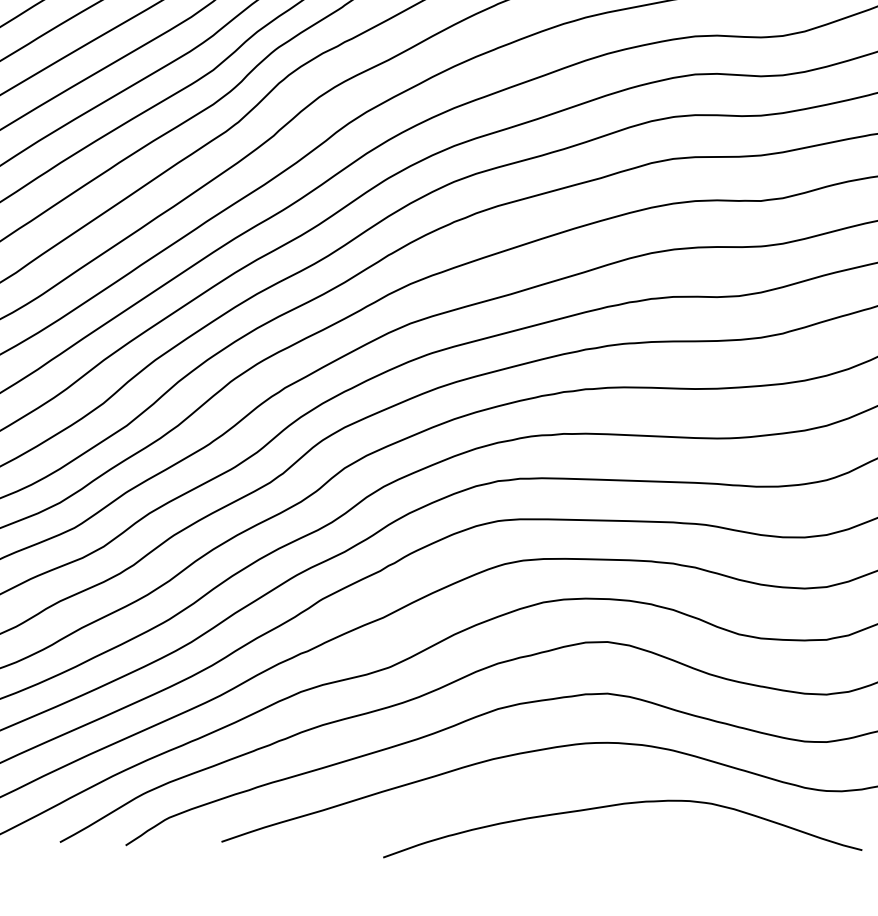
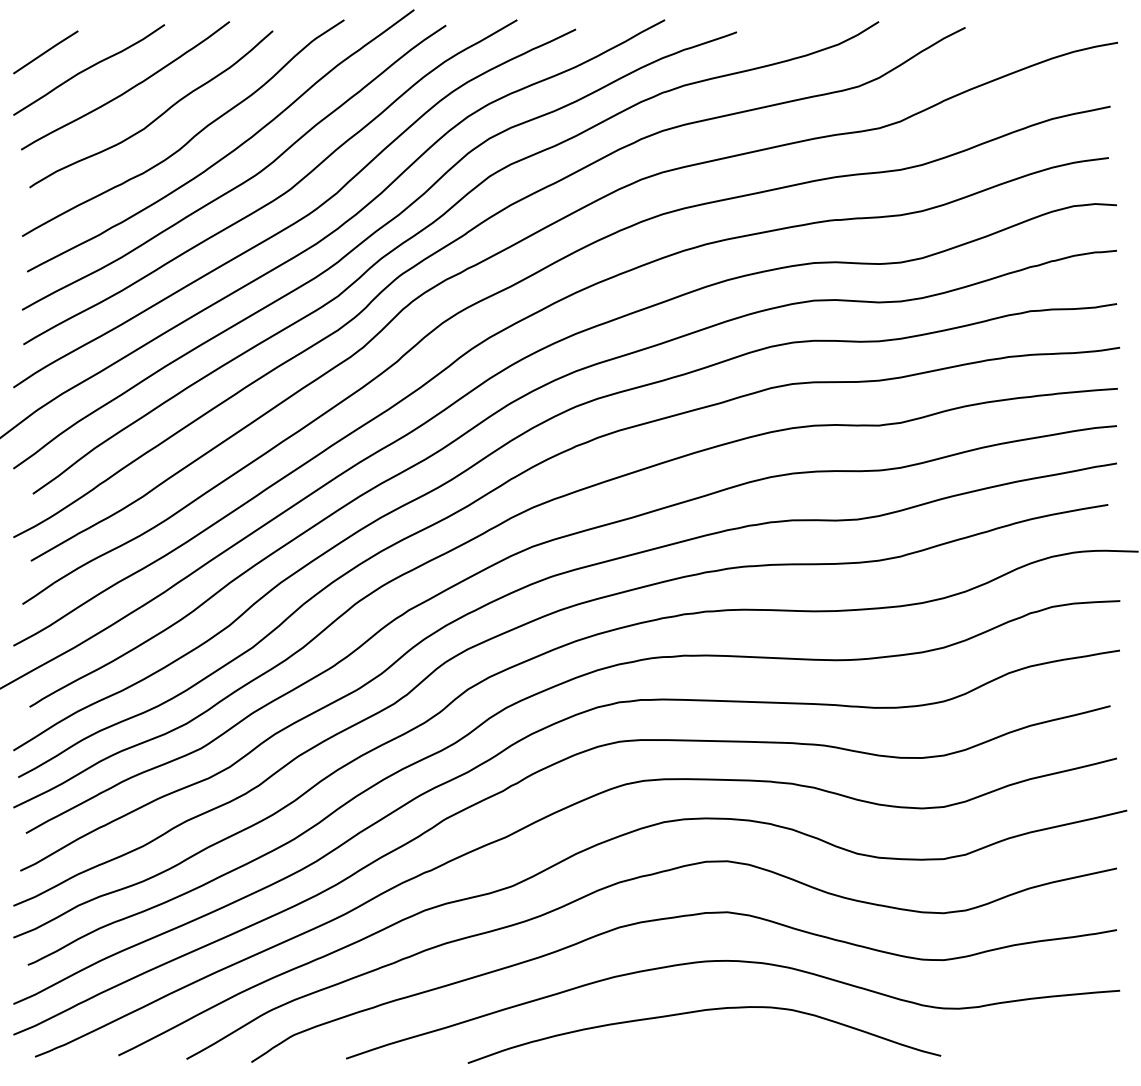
curve: (622, 805) -> (704, 1011), moved

